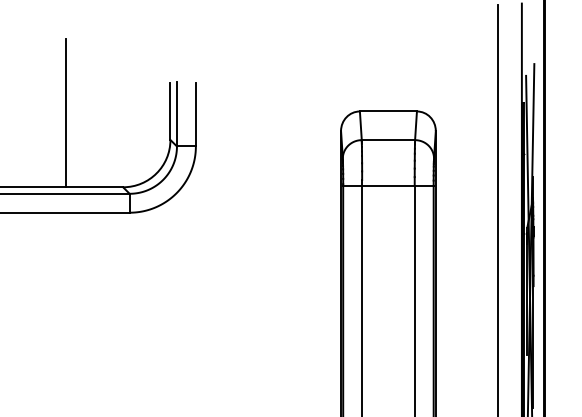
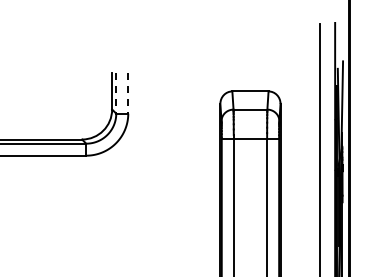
line: (65, 113) -> (45, 92), removed
line: (177, 114) -> (116, 93), solid -> dashed
line: (196, 114) -> (128, 93), solid -> dashed

